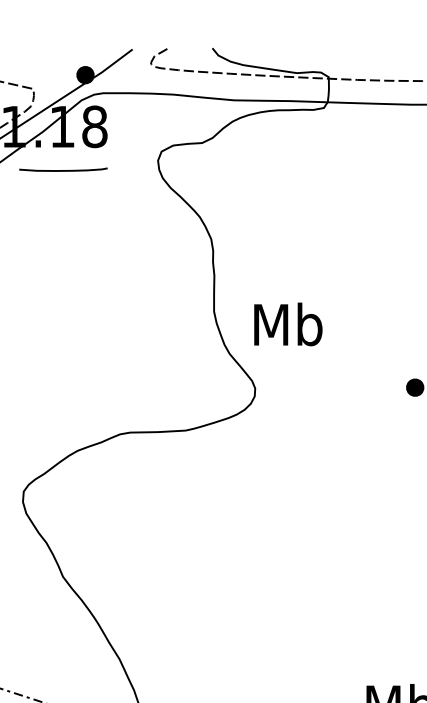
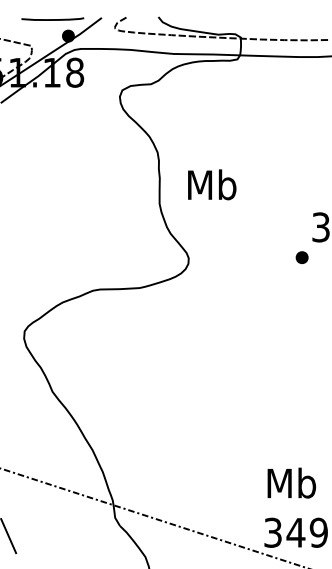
line: (63, 170) -> (52, 19), moved
text: (288, 323) -> (212, 184), moved

